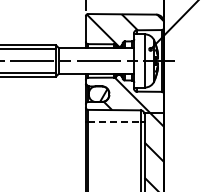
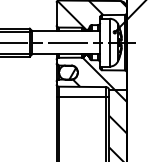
line: (114, 121) -> (82, 97), dashed -> solid

